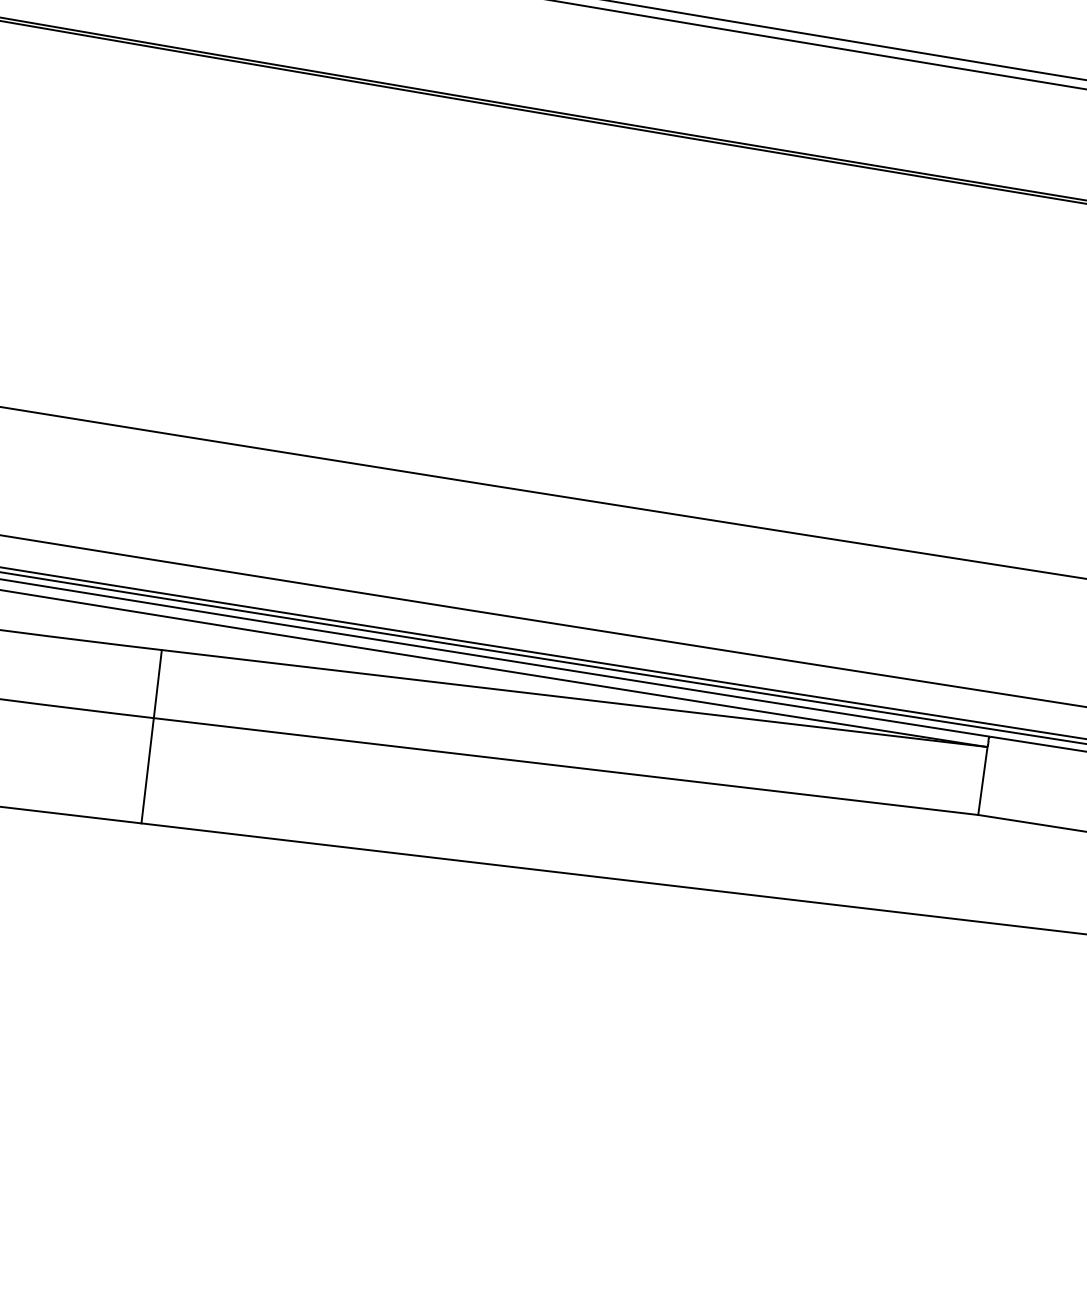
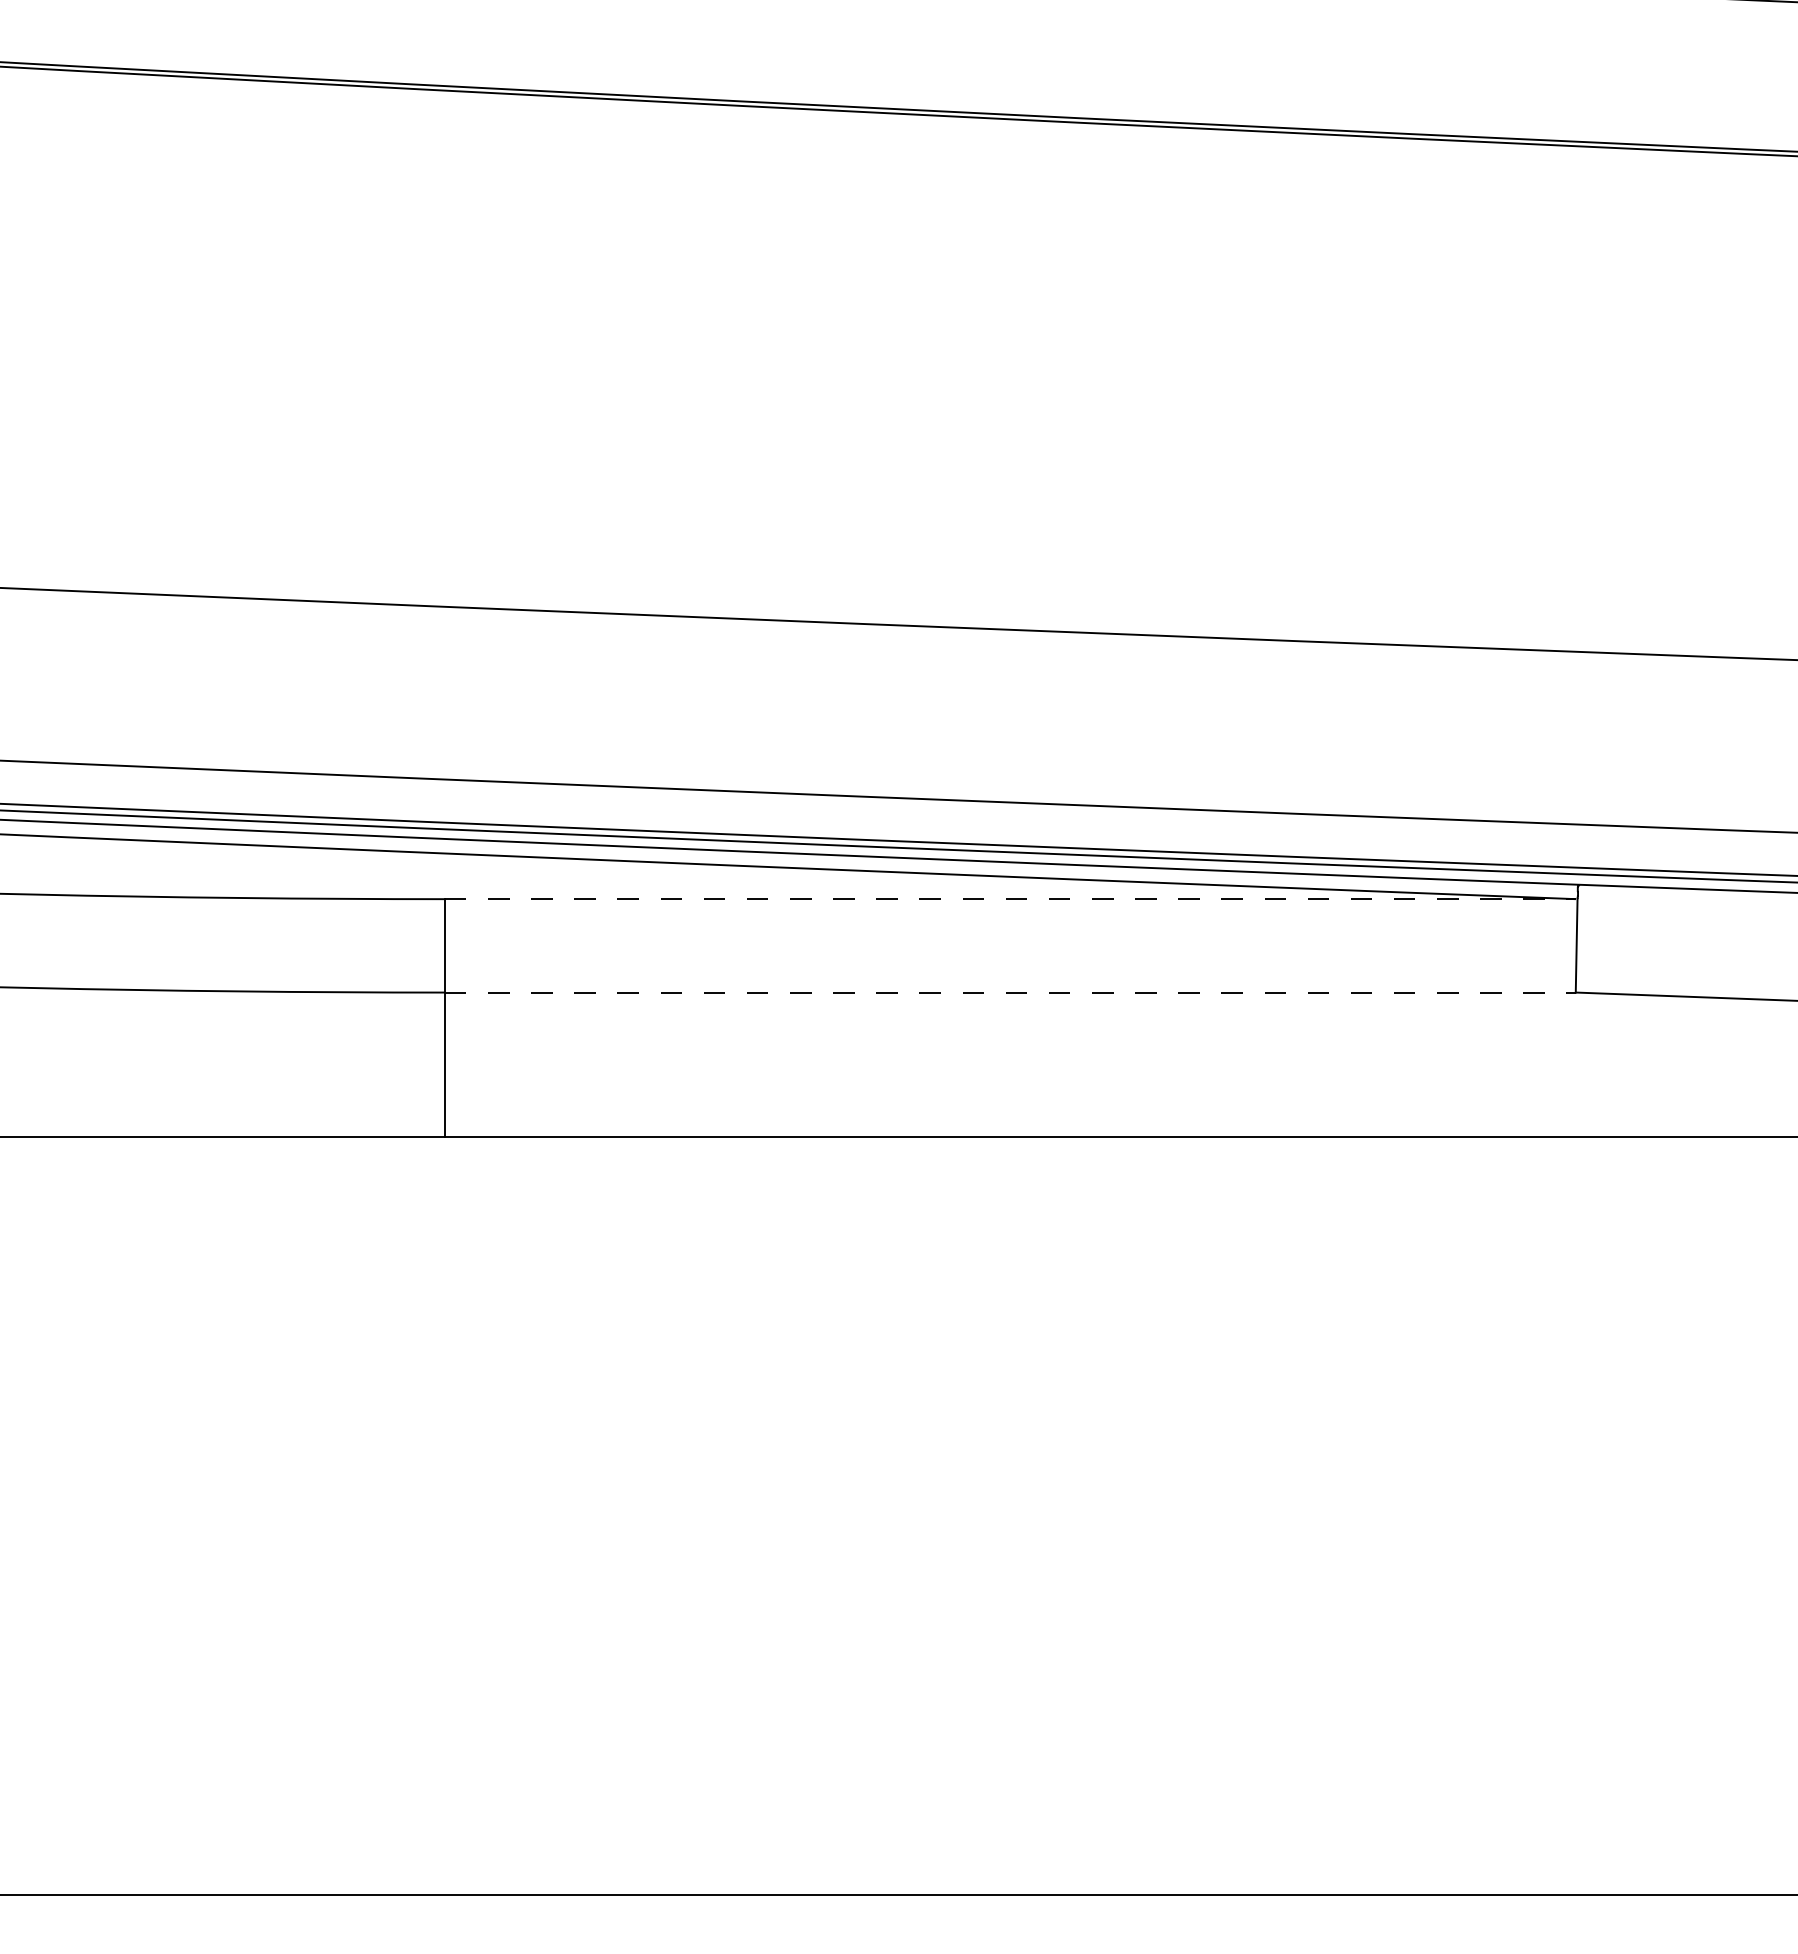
line: (574, 698) -> (1010, 899), solid -> dashed
line: (566, 766) -> (1010, 992), solid -> dashed

